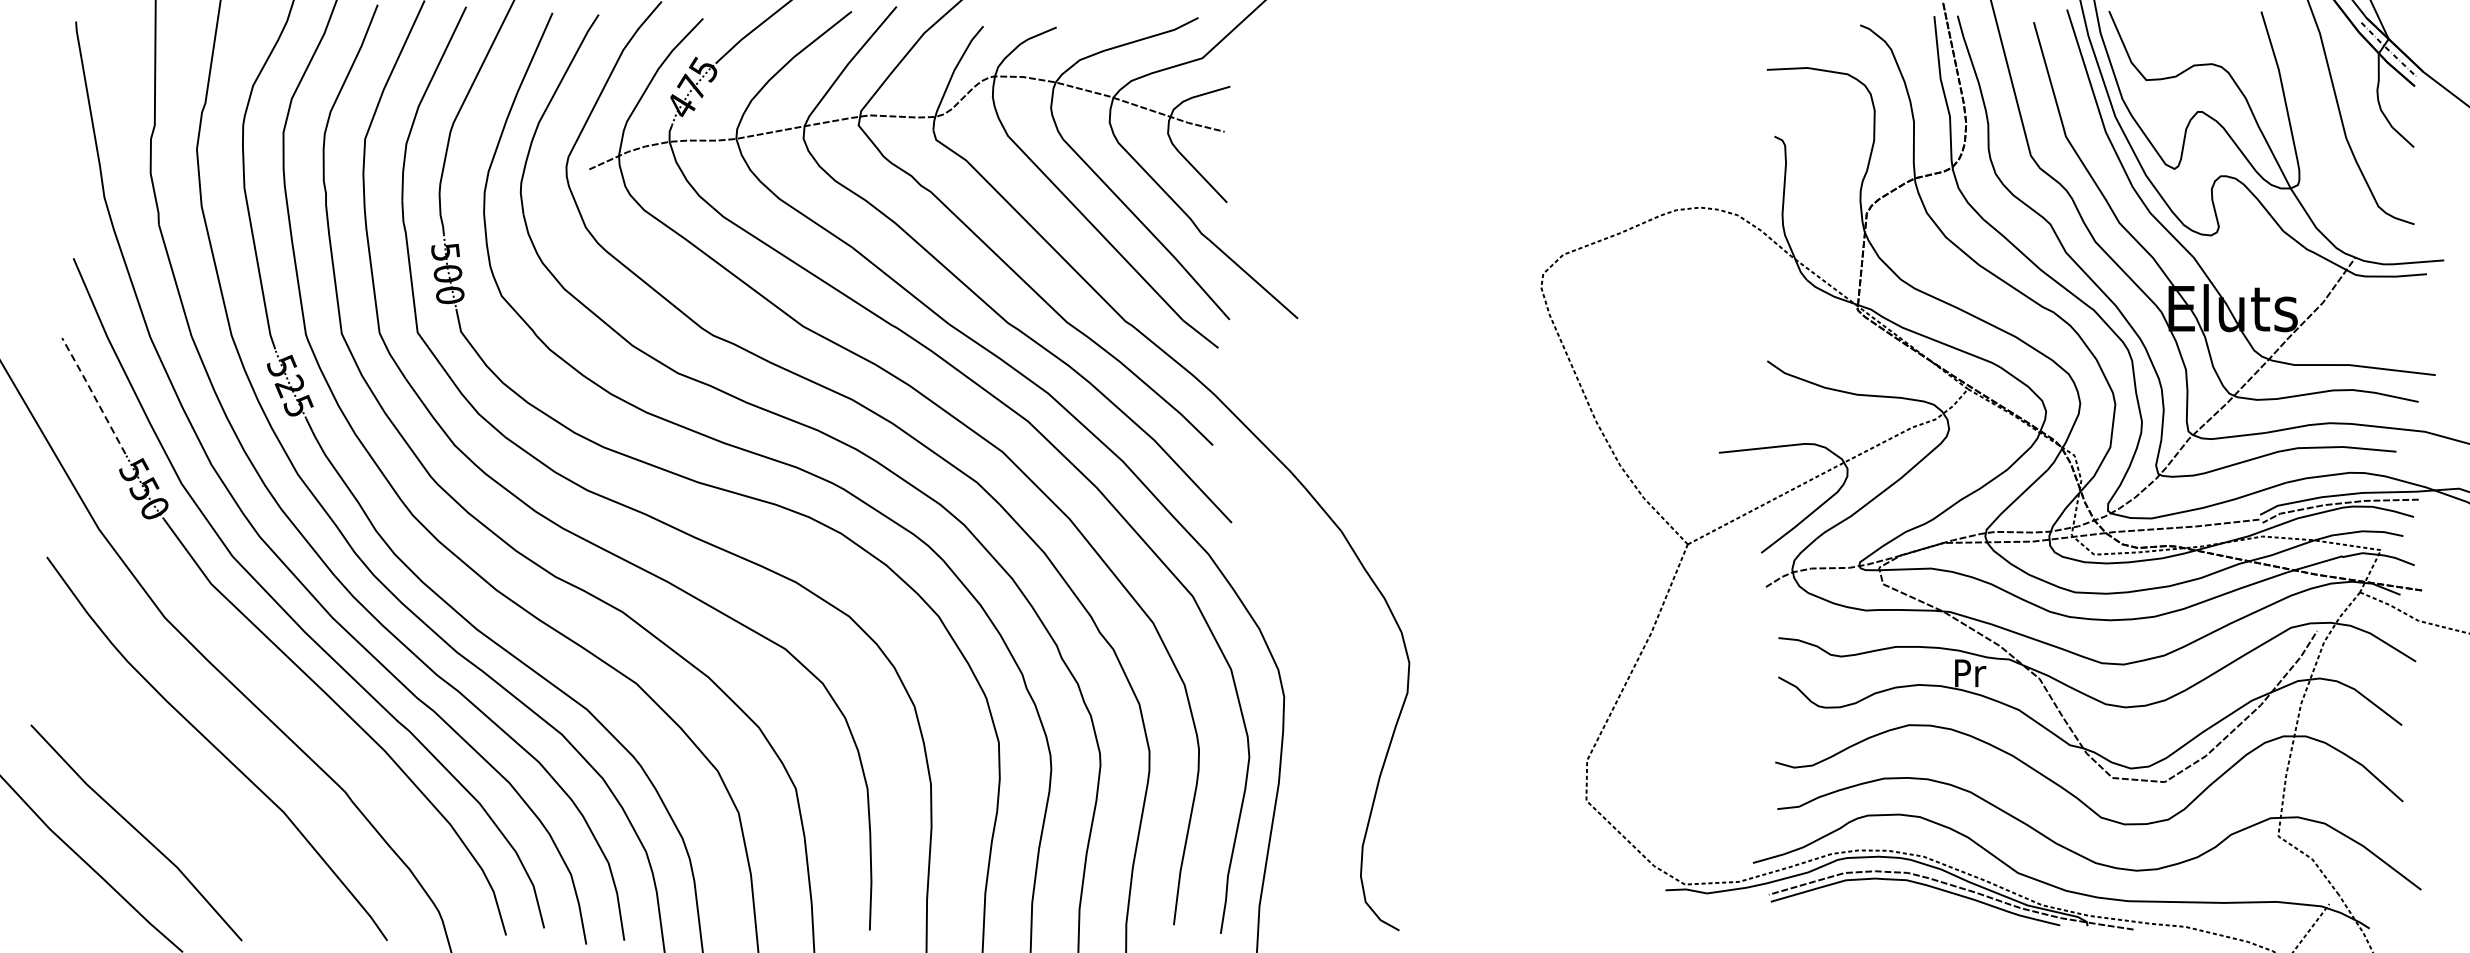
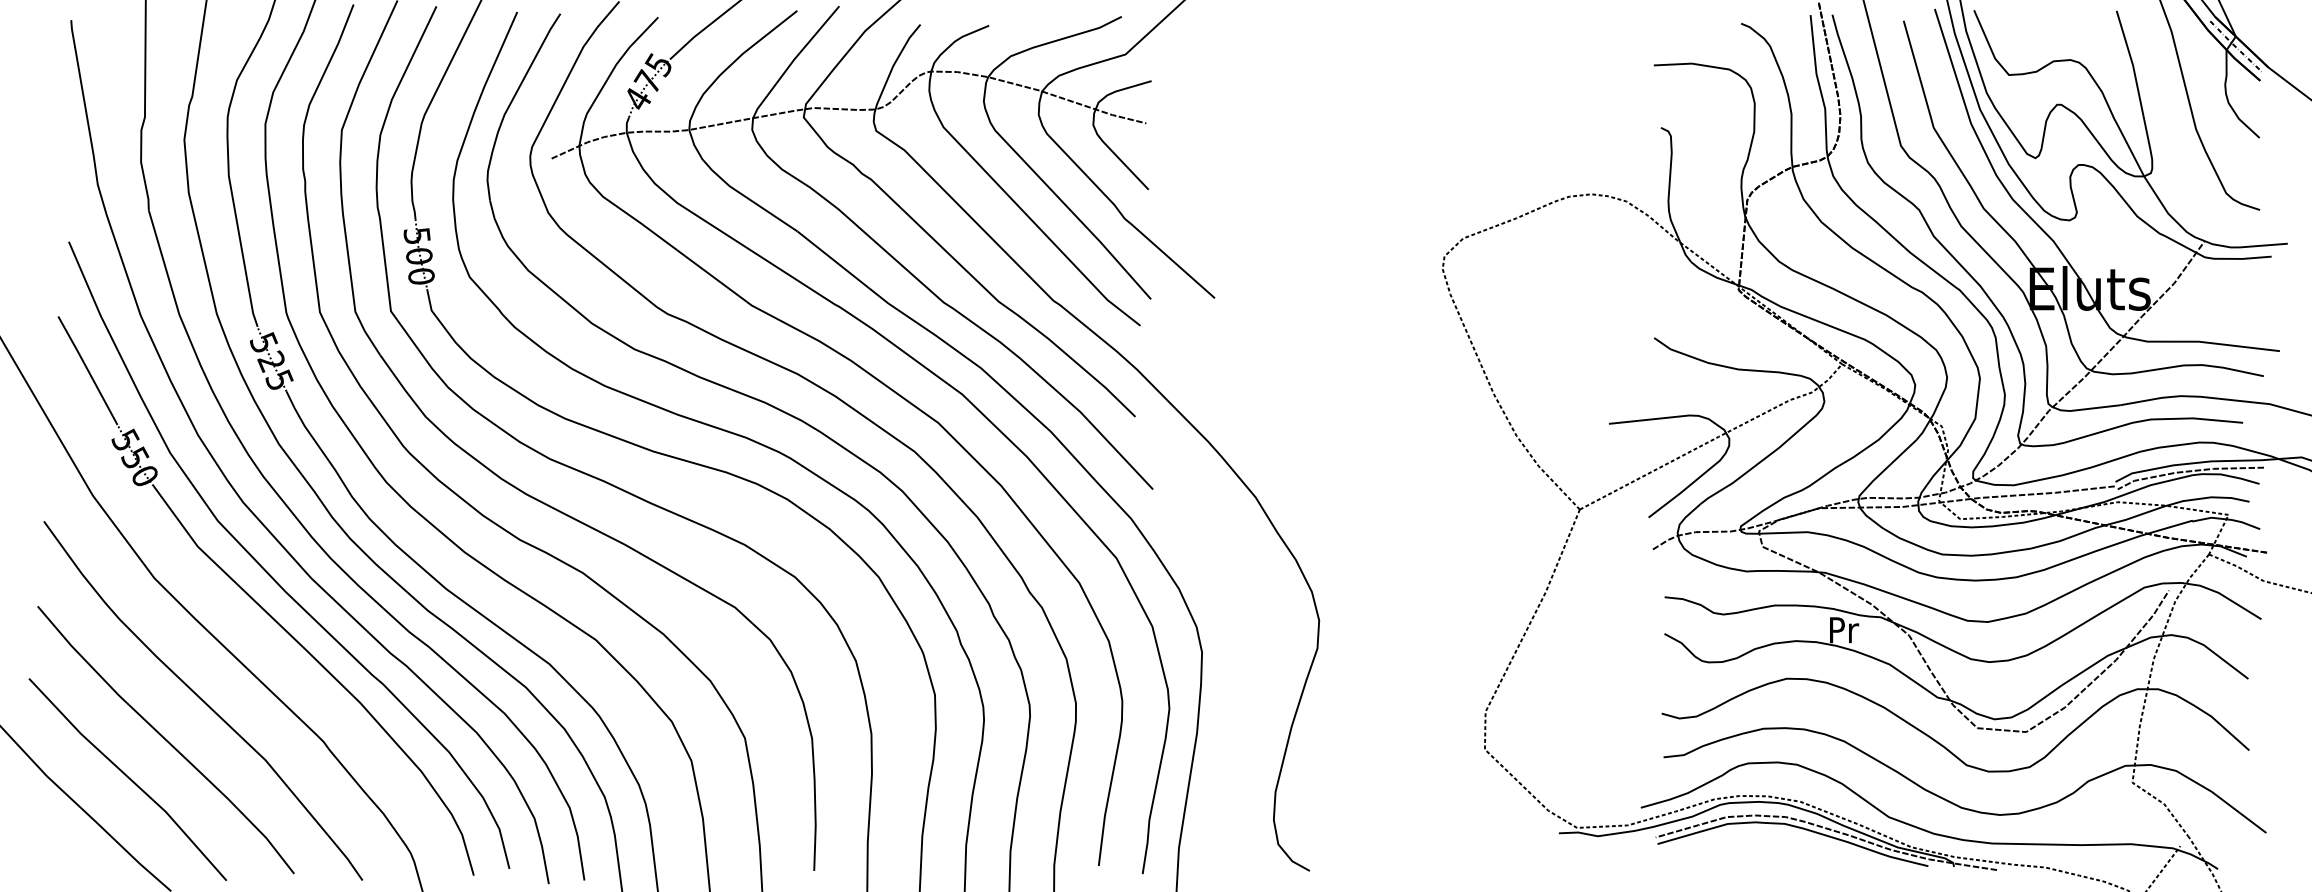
line: (93, 394) -> (87, 369), dashed -> solid
curve: (176, 791) -> (165, 740), added

